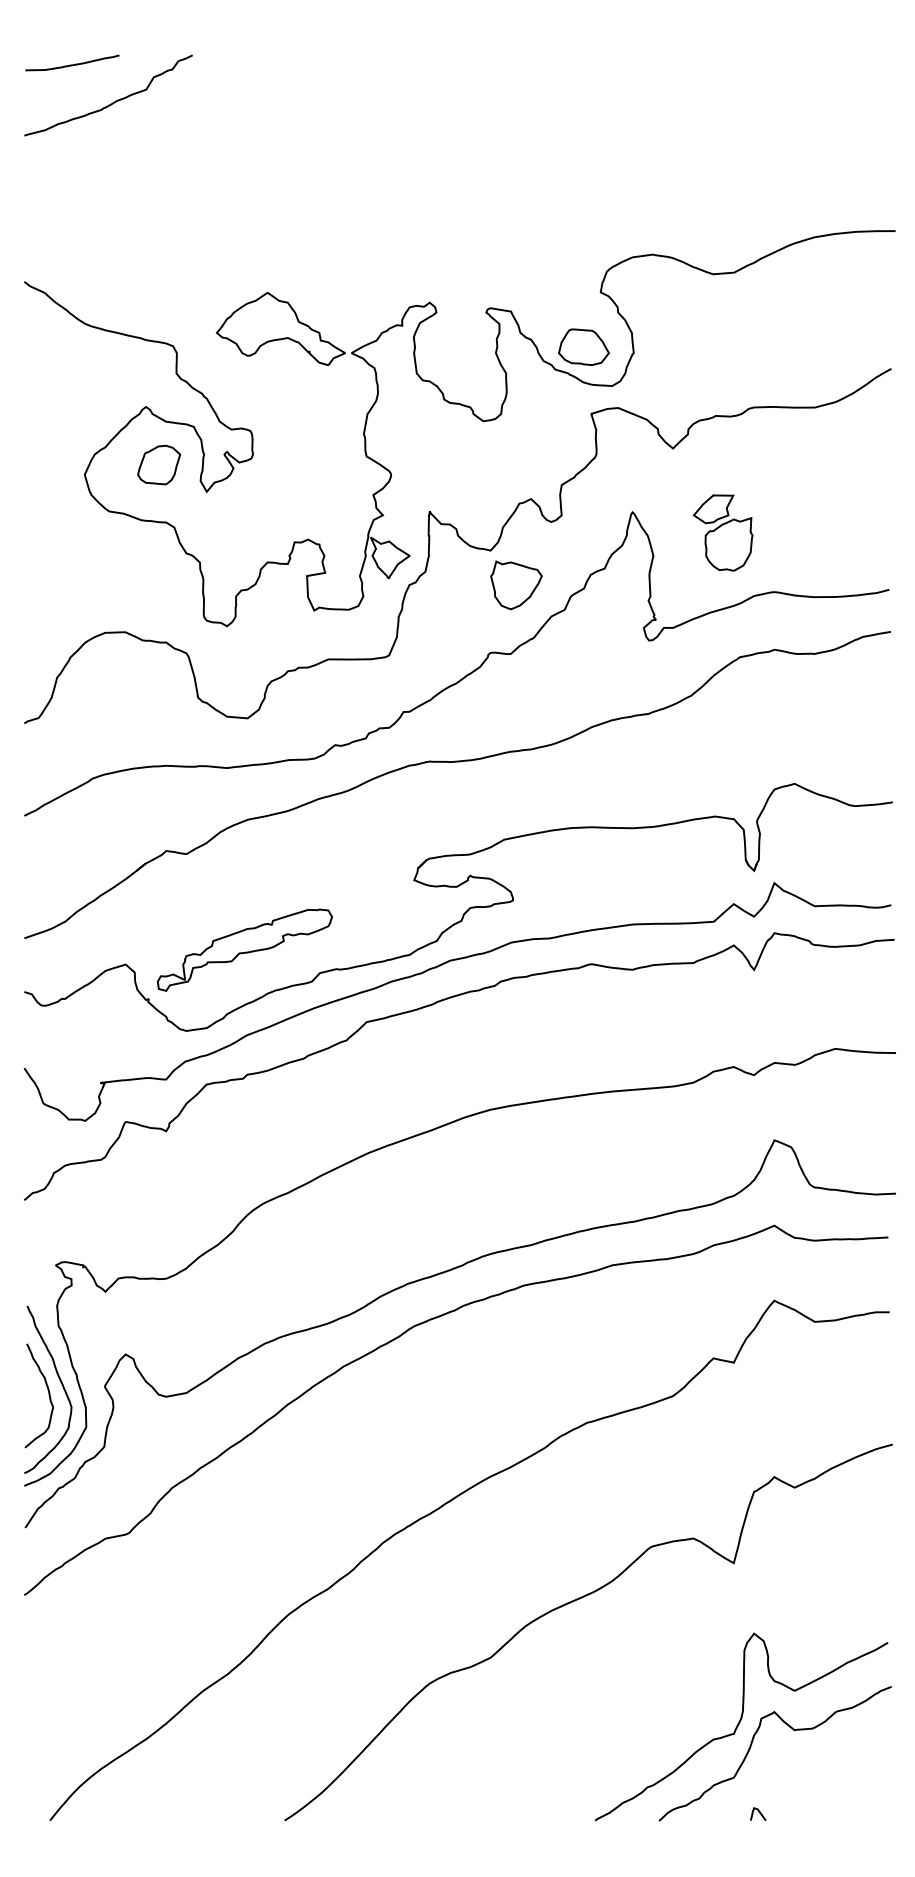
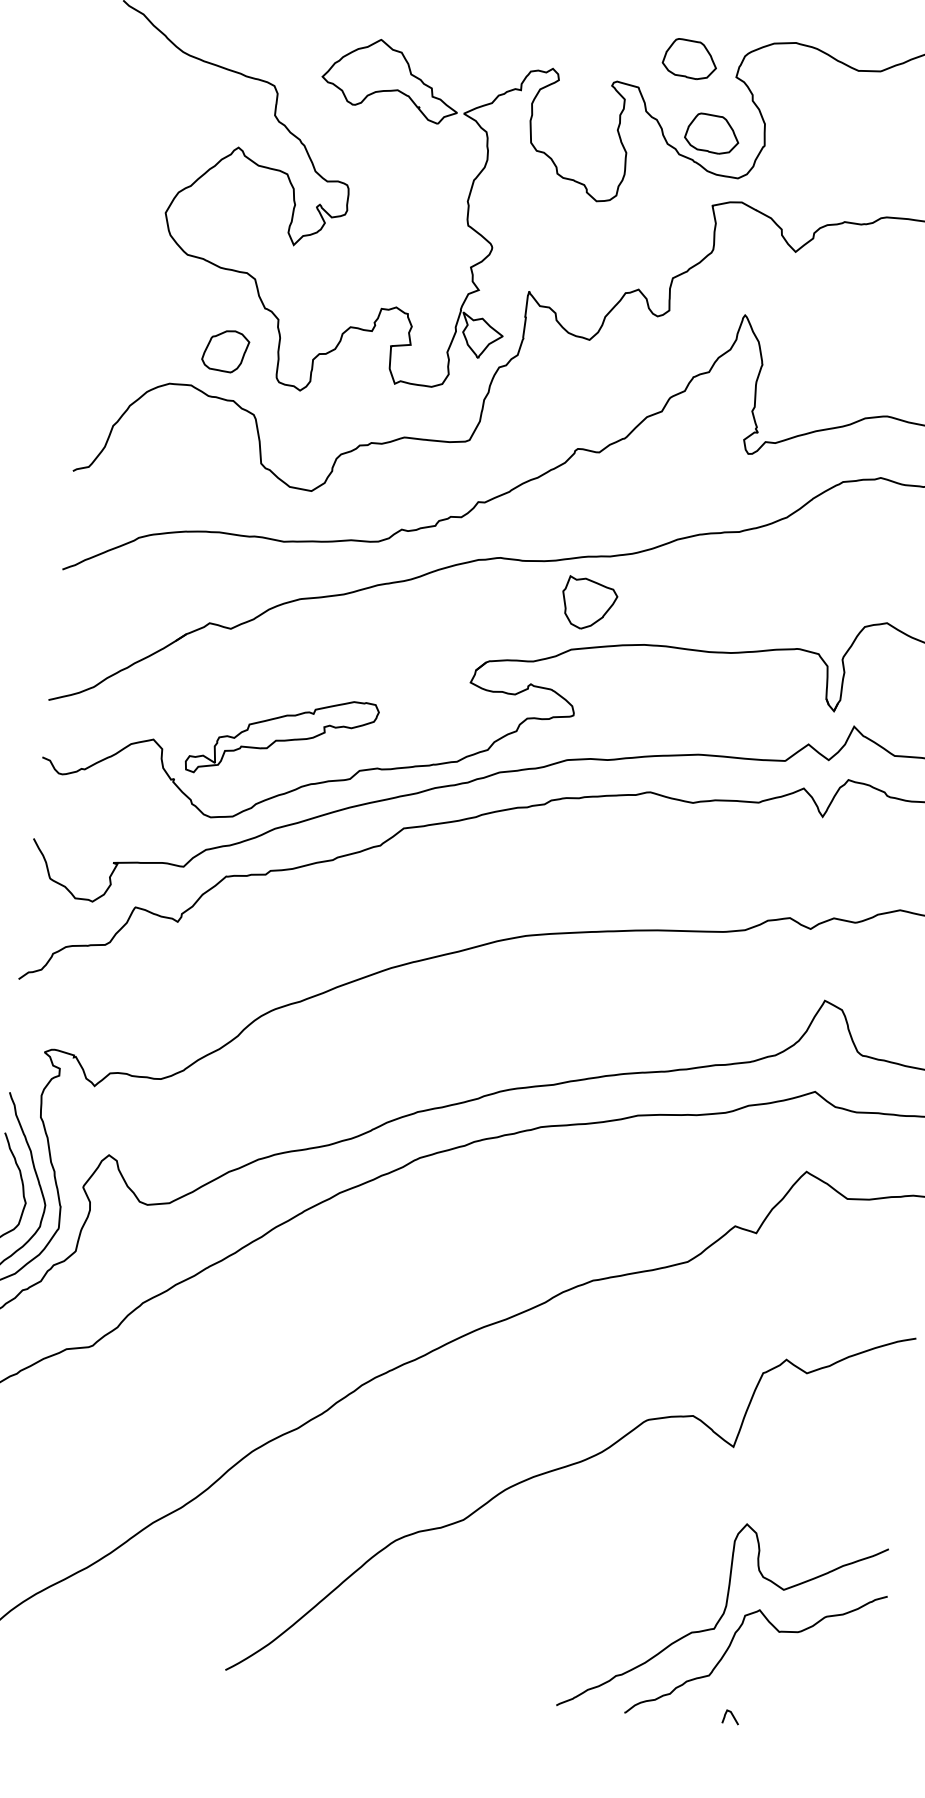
part: (555, 279) -> (689, 58), added
part: (159, 464) -> (226, 350), moved
part: (722, 532) -> (838, 347), removed
part: (516, 585) -> (589, 603), moved

